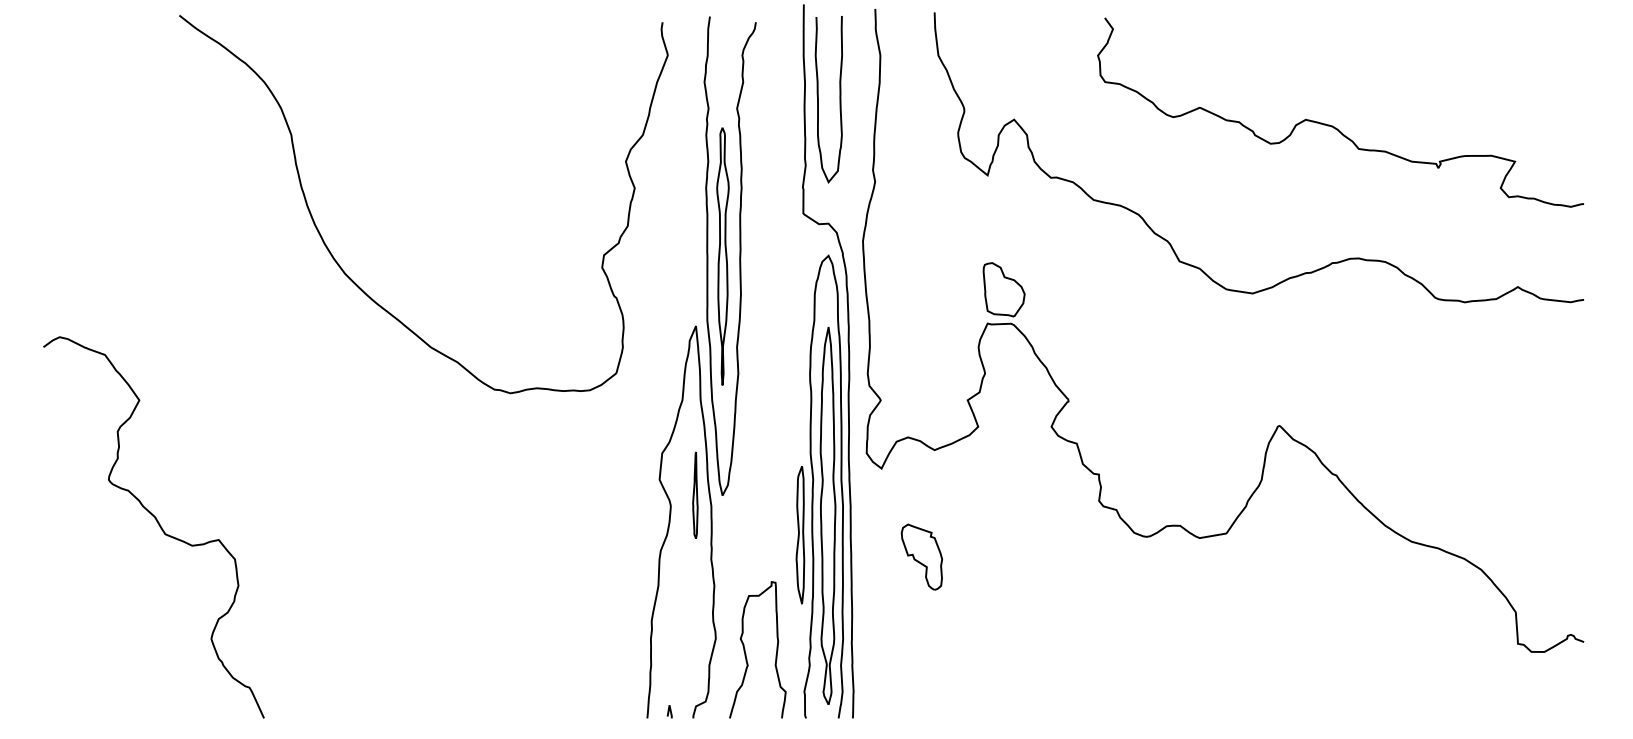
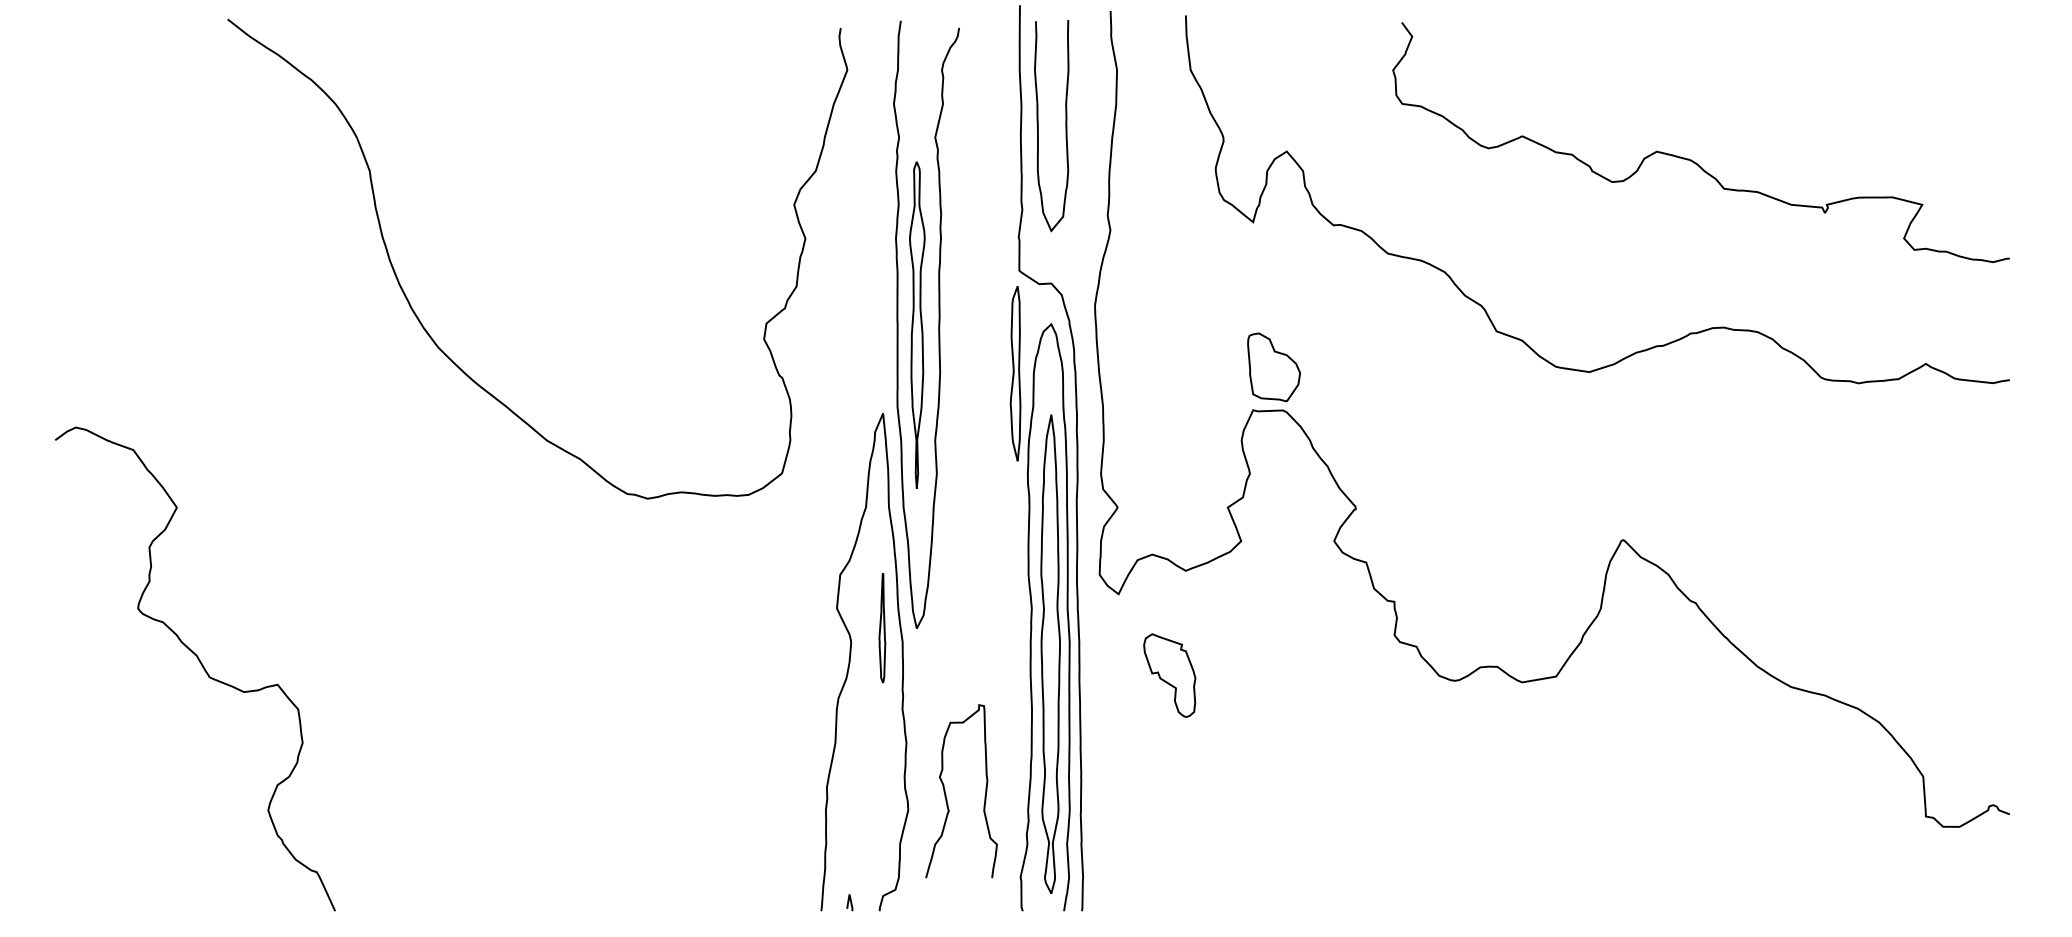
part: (800, 535) -> (1015, 373), moved
part: (921, 557) -> (1169, 675), moved
curve: (745, 652) -> (946, 794), moved

